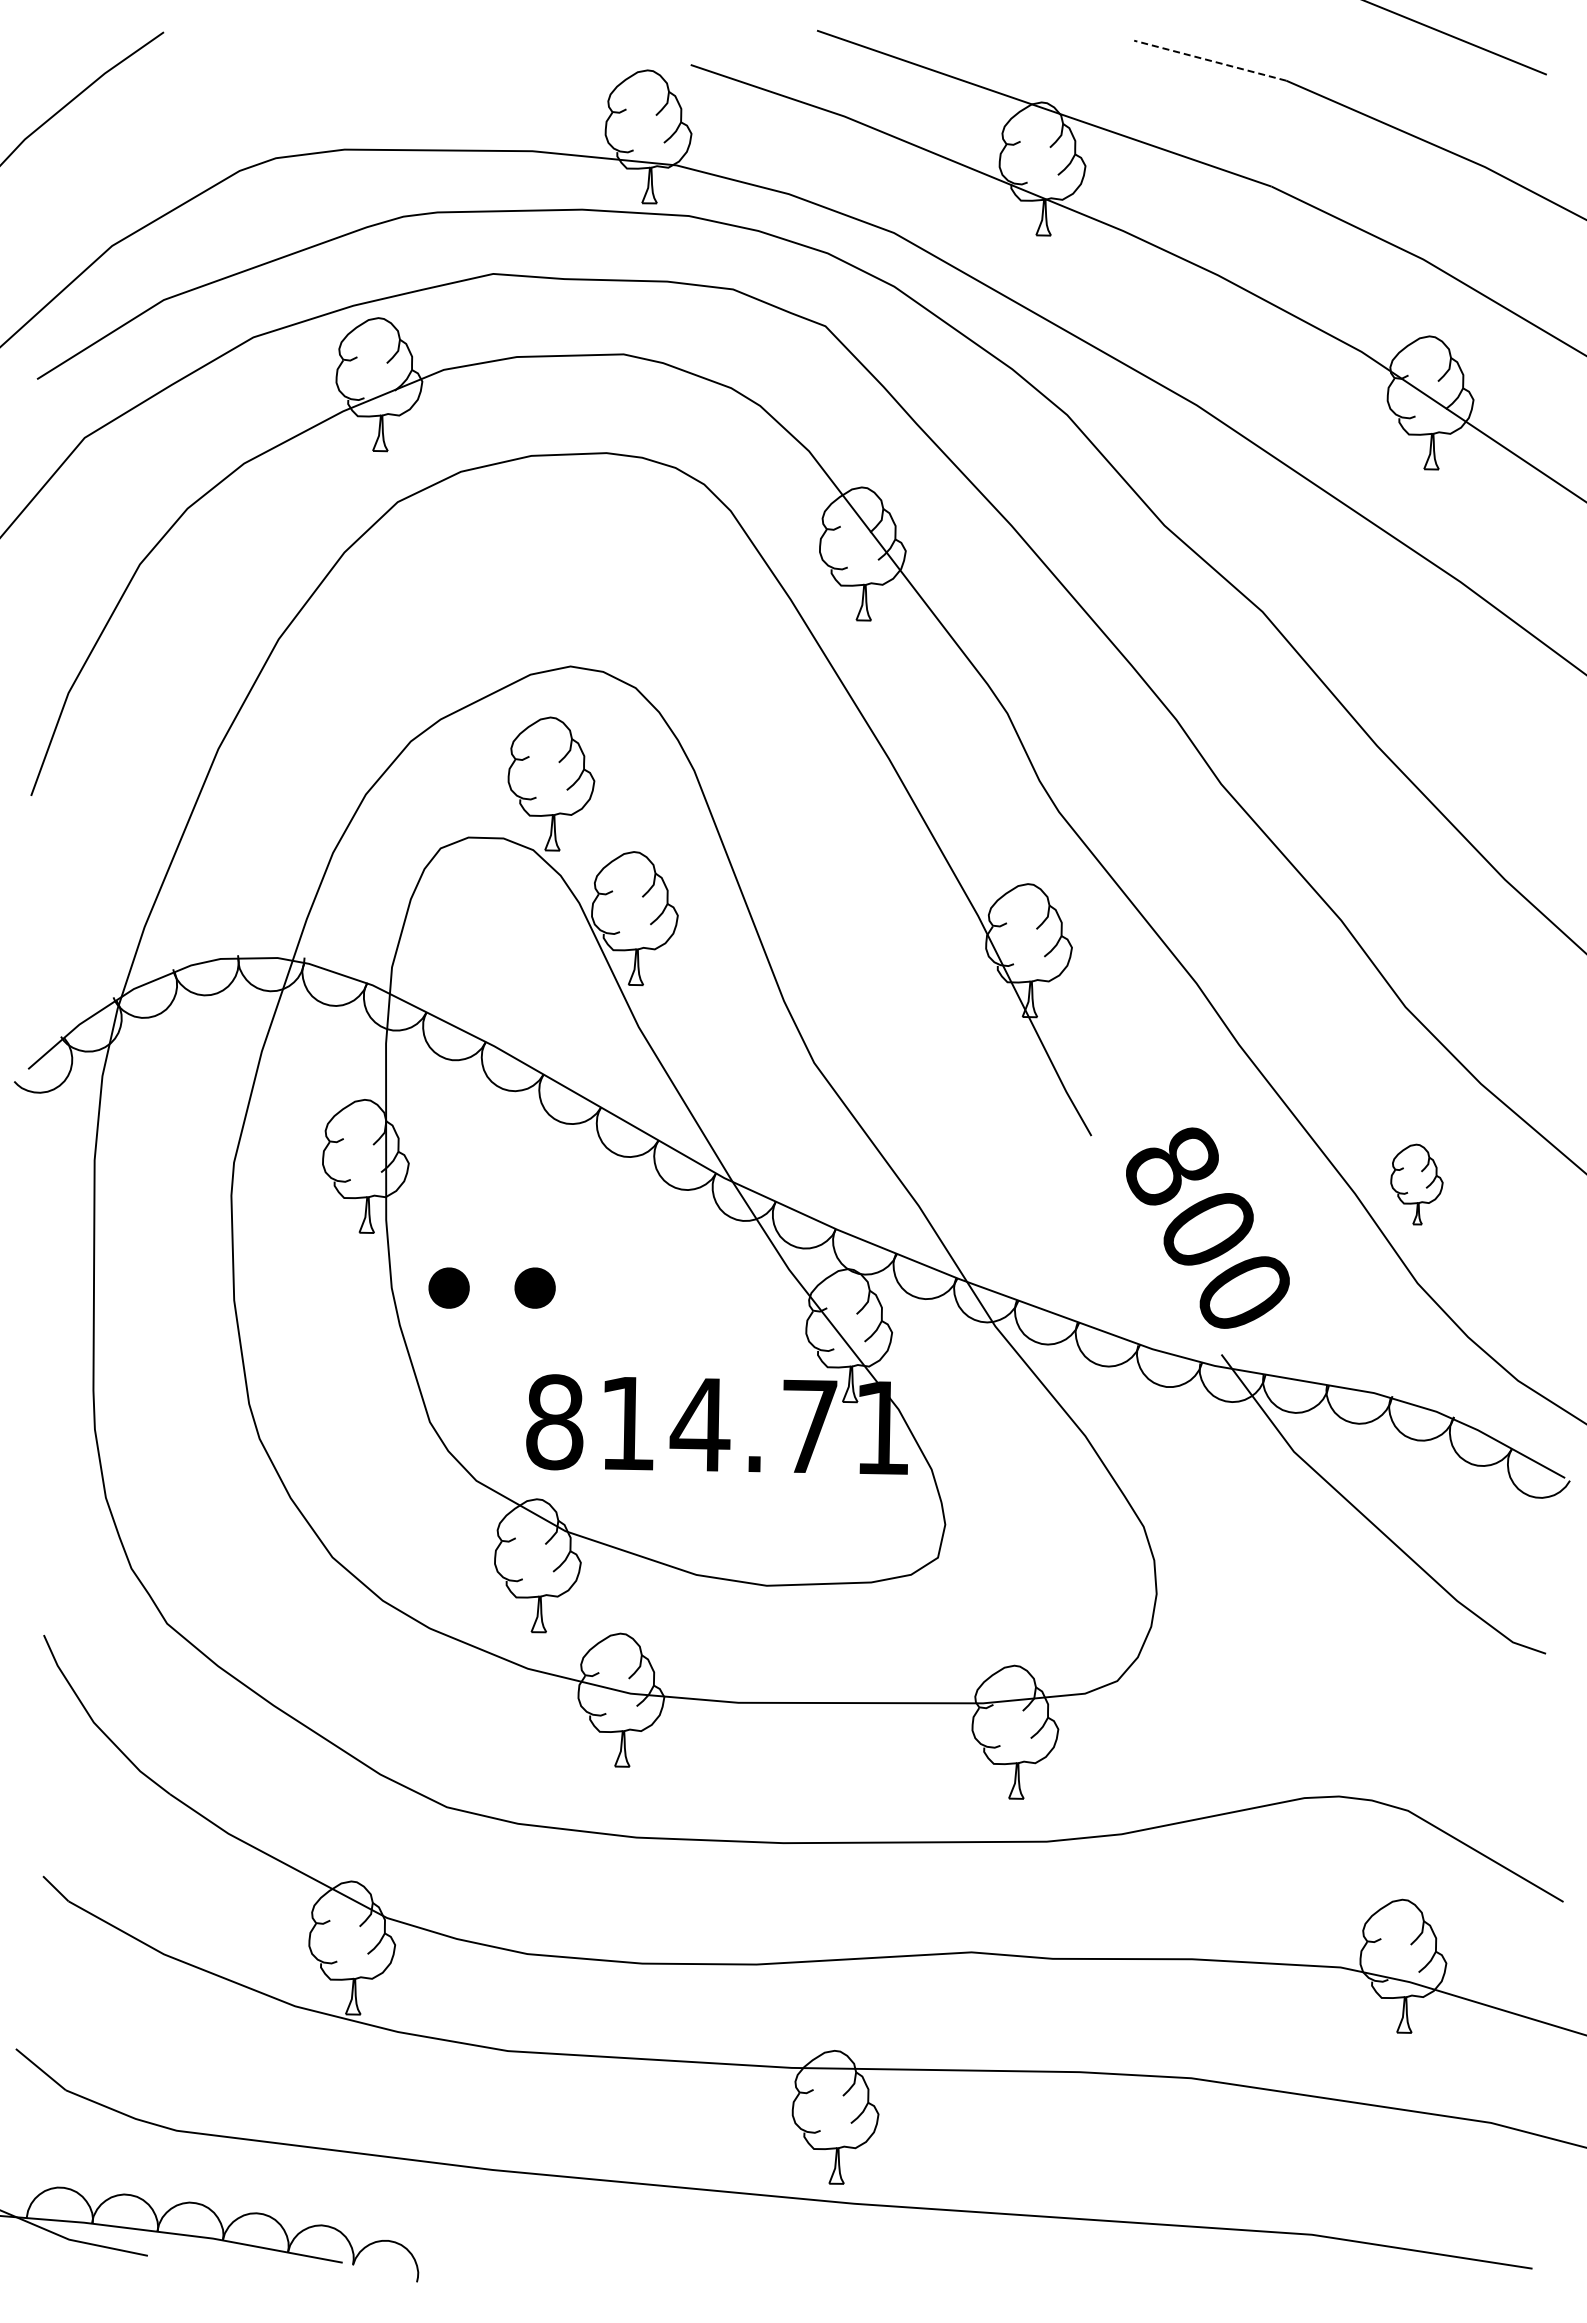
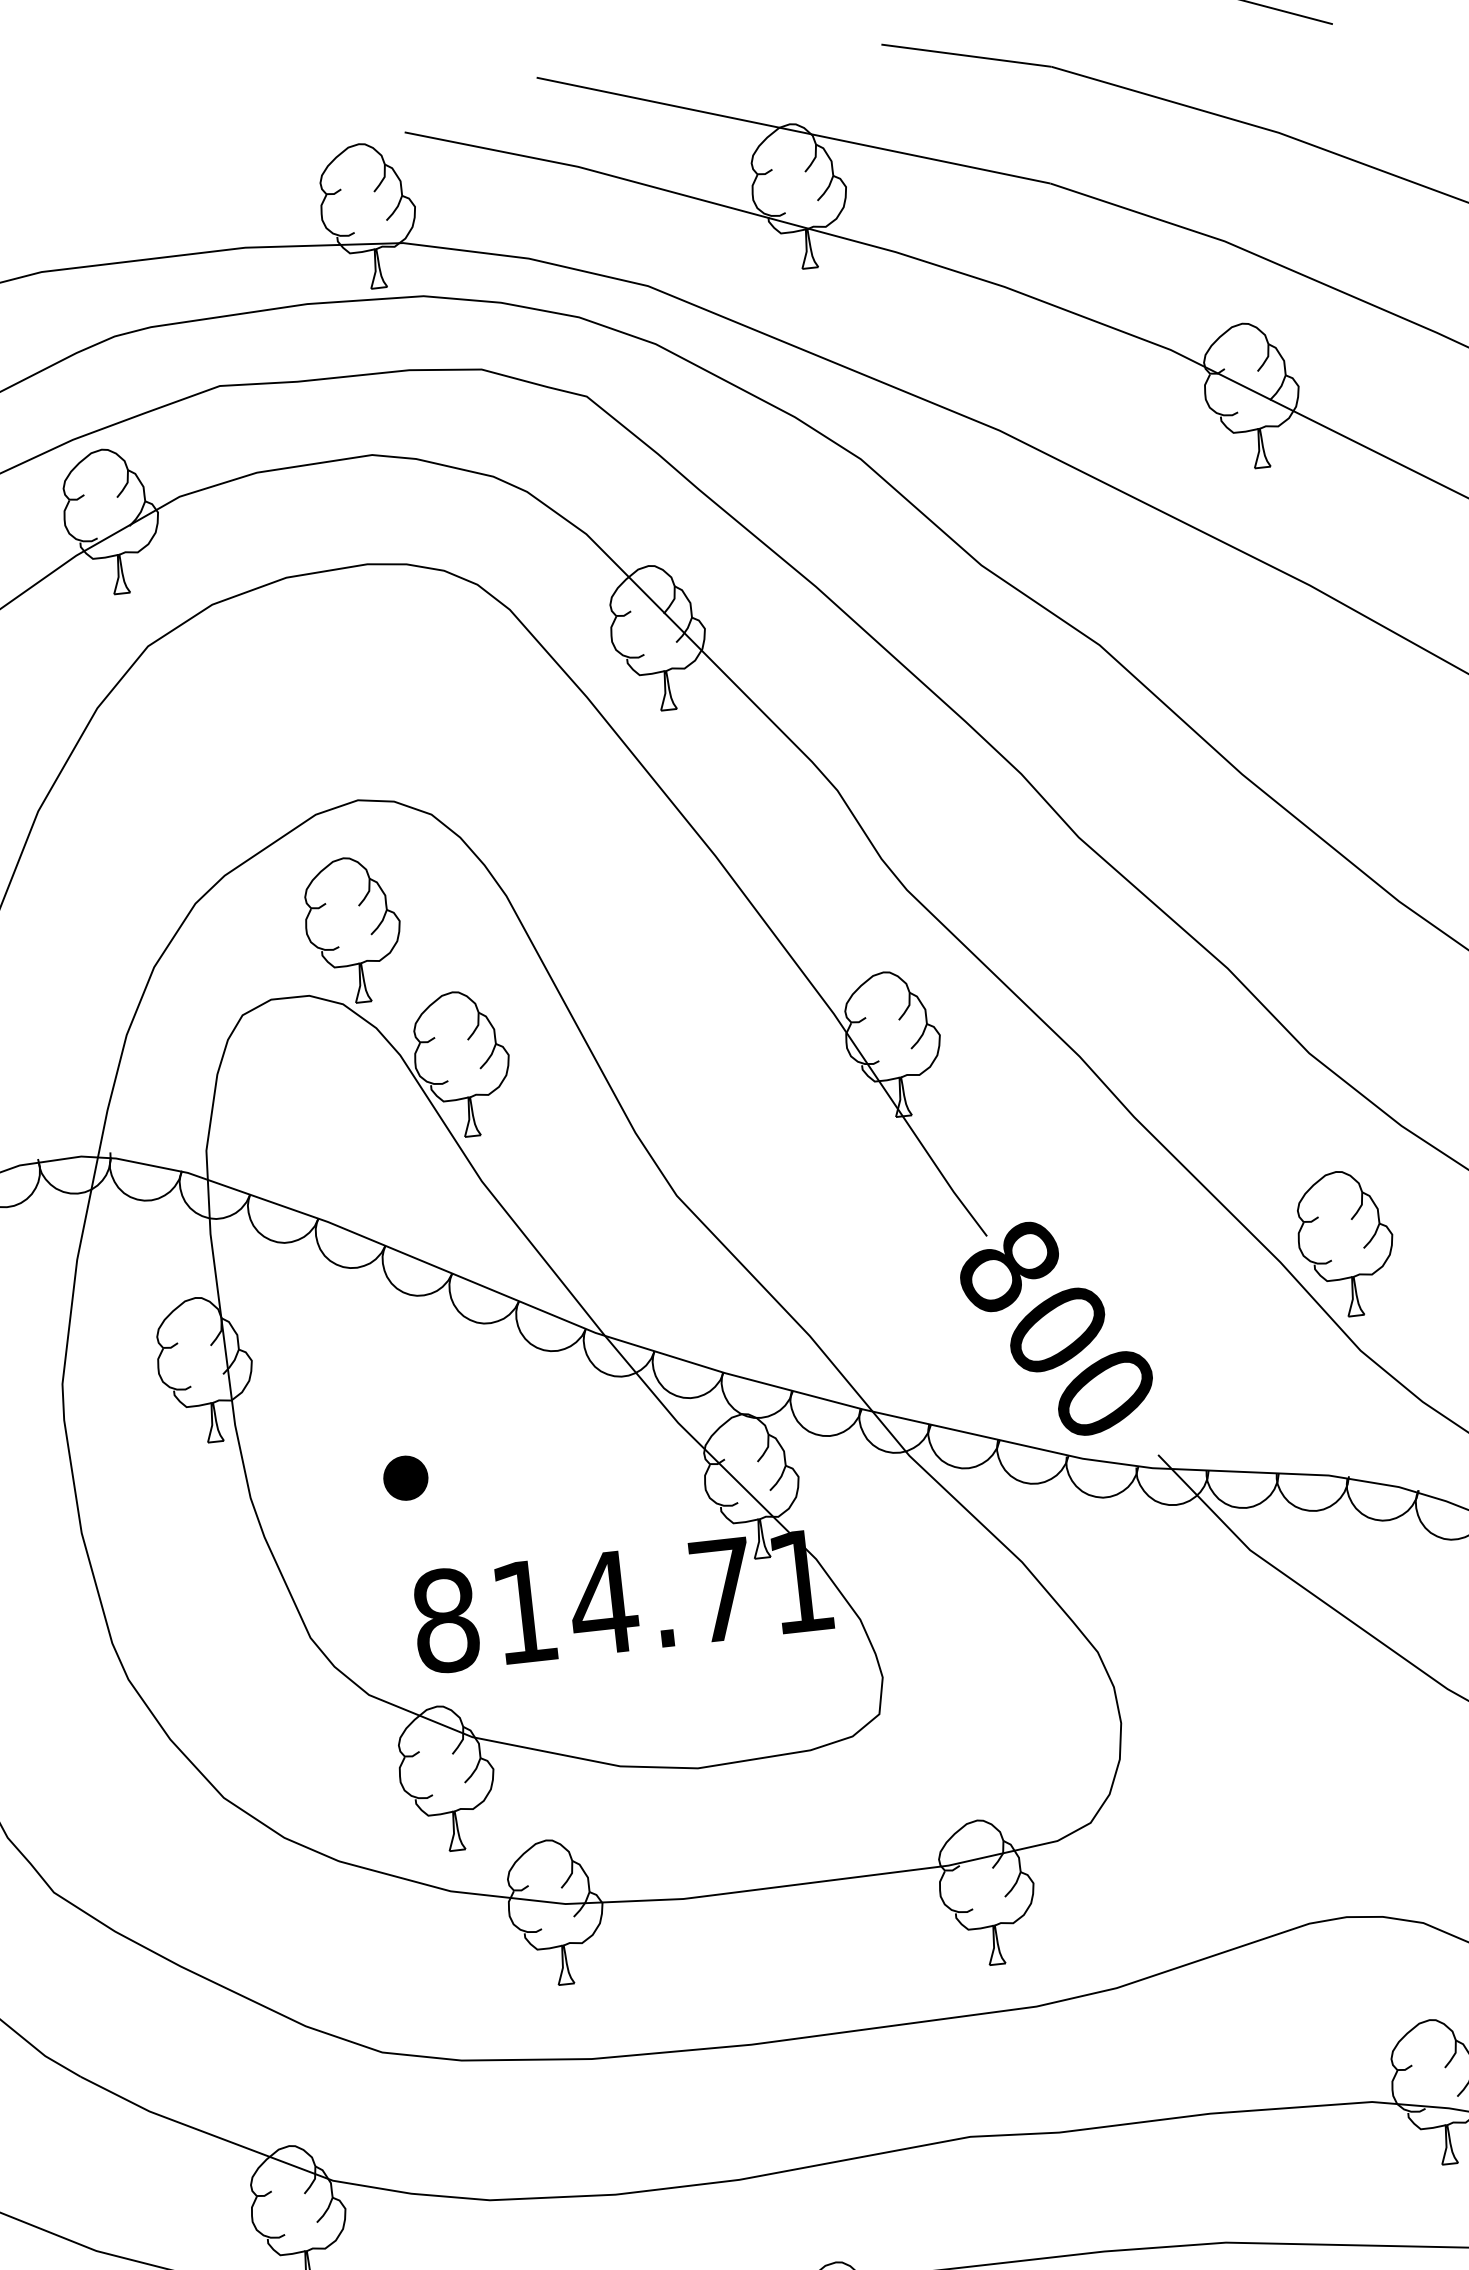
line: (1210, 60) -> (966, 55), dashed -> solid
part: (1416, 1184) -> (1345, 1243), size x1.67
text: (1207, 1227) -> (1056, 1328), moved
part: (448, 1287) -> (311, 1489), removed

